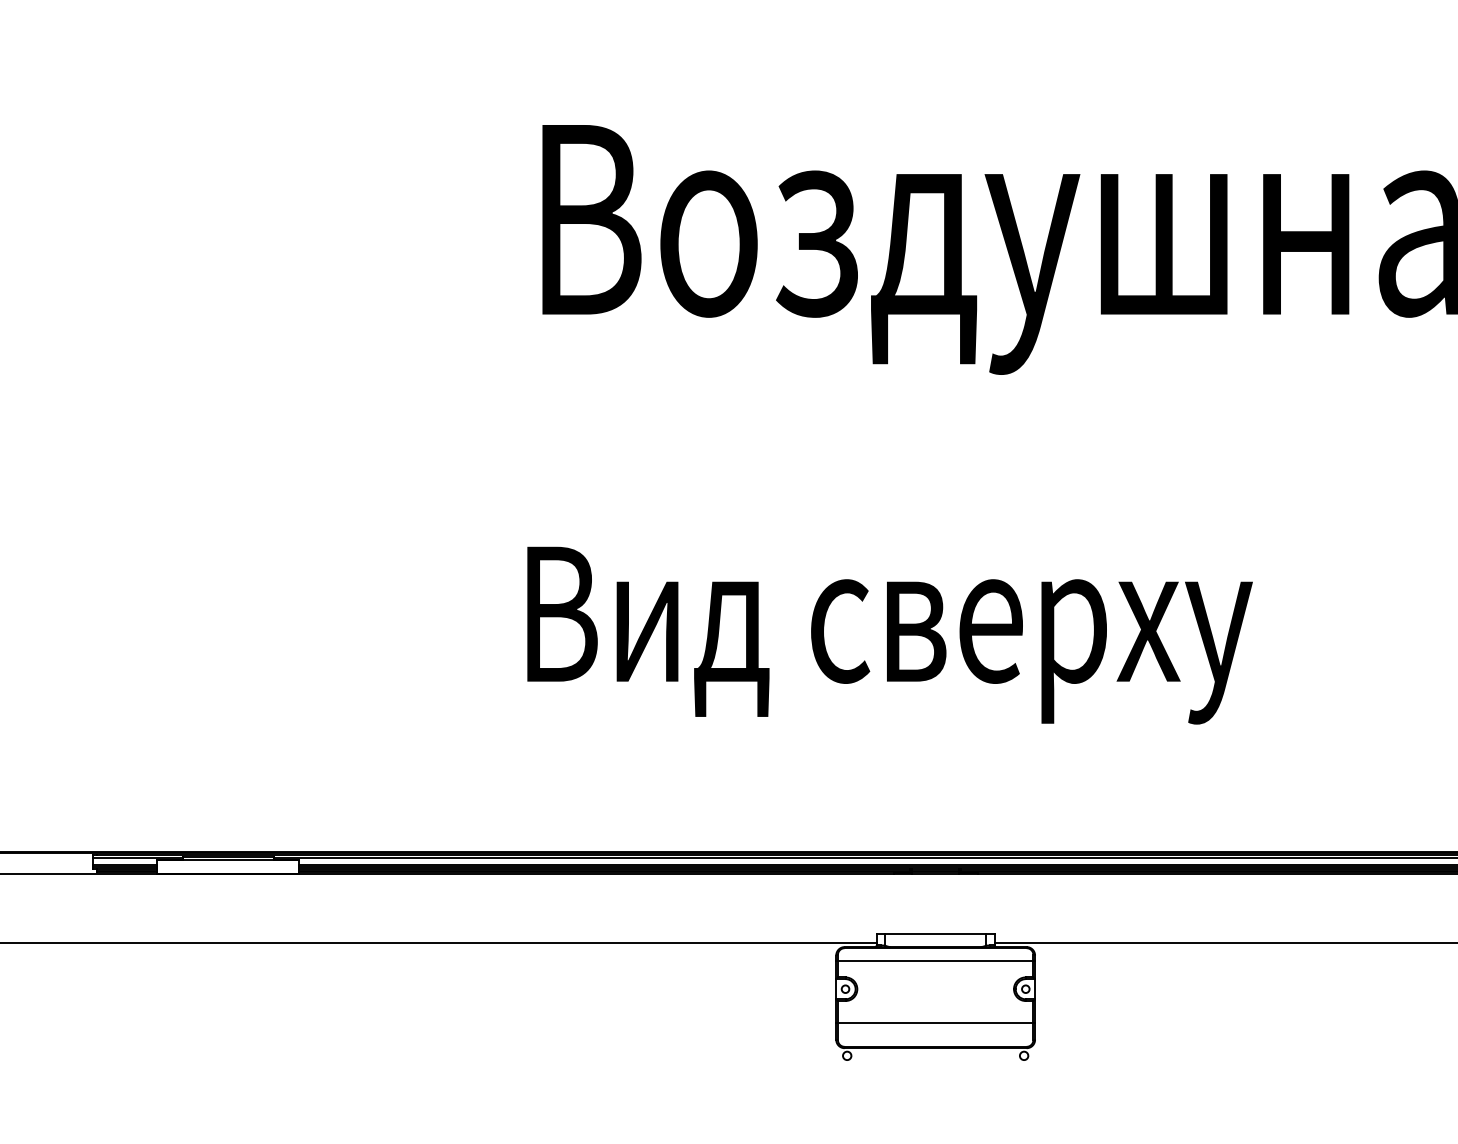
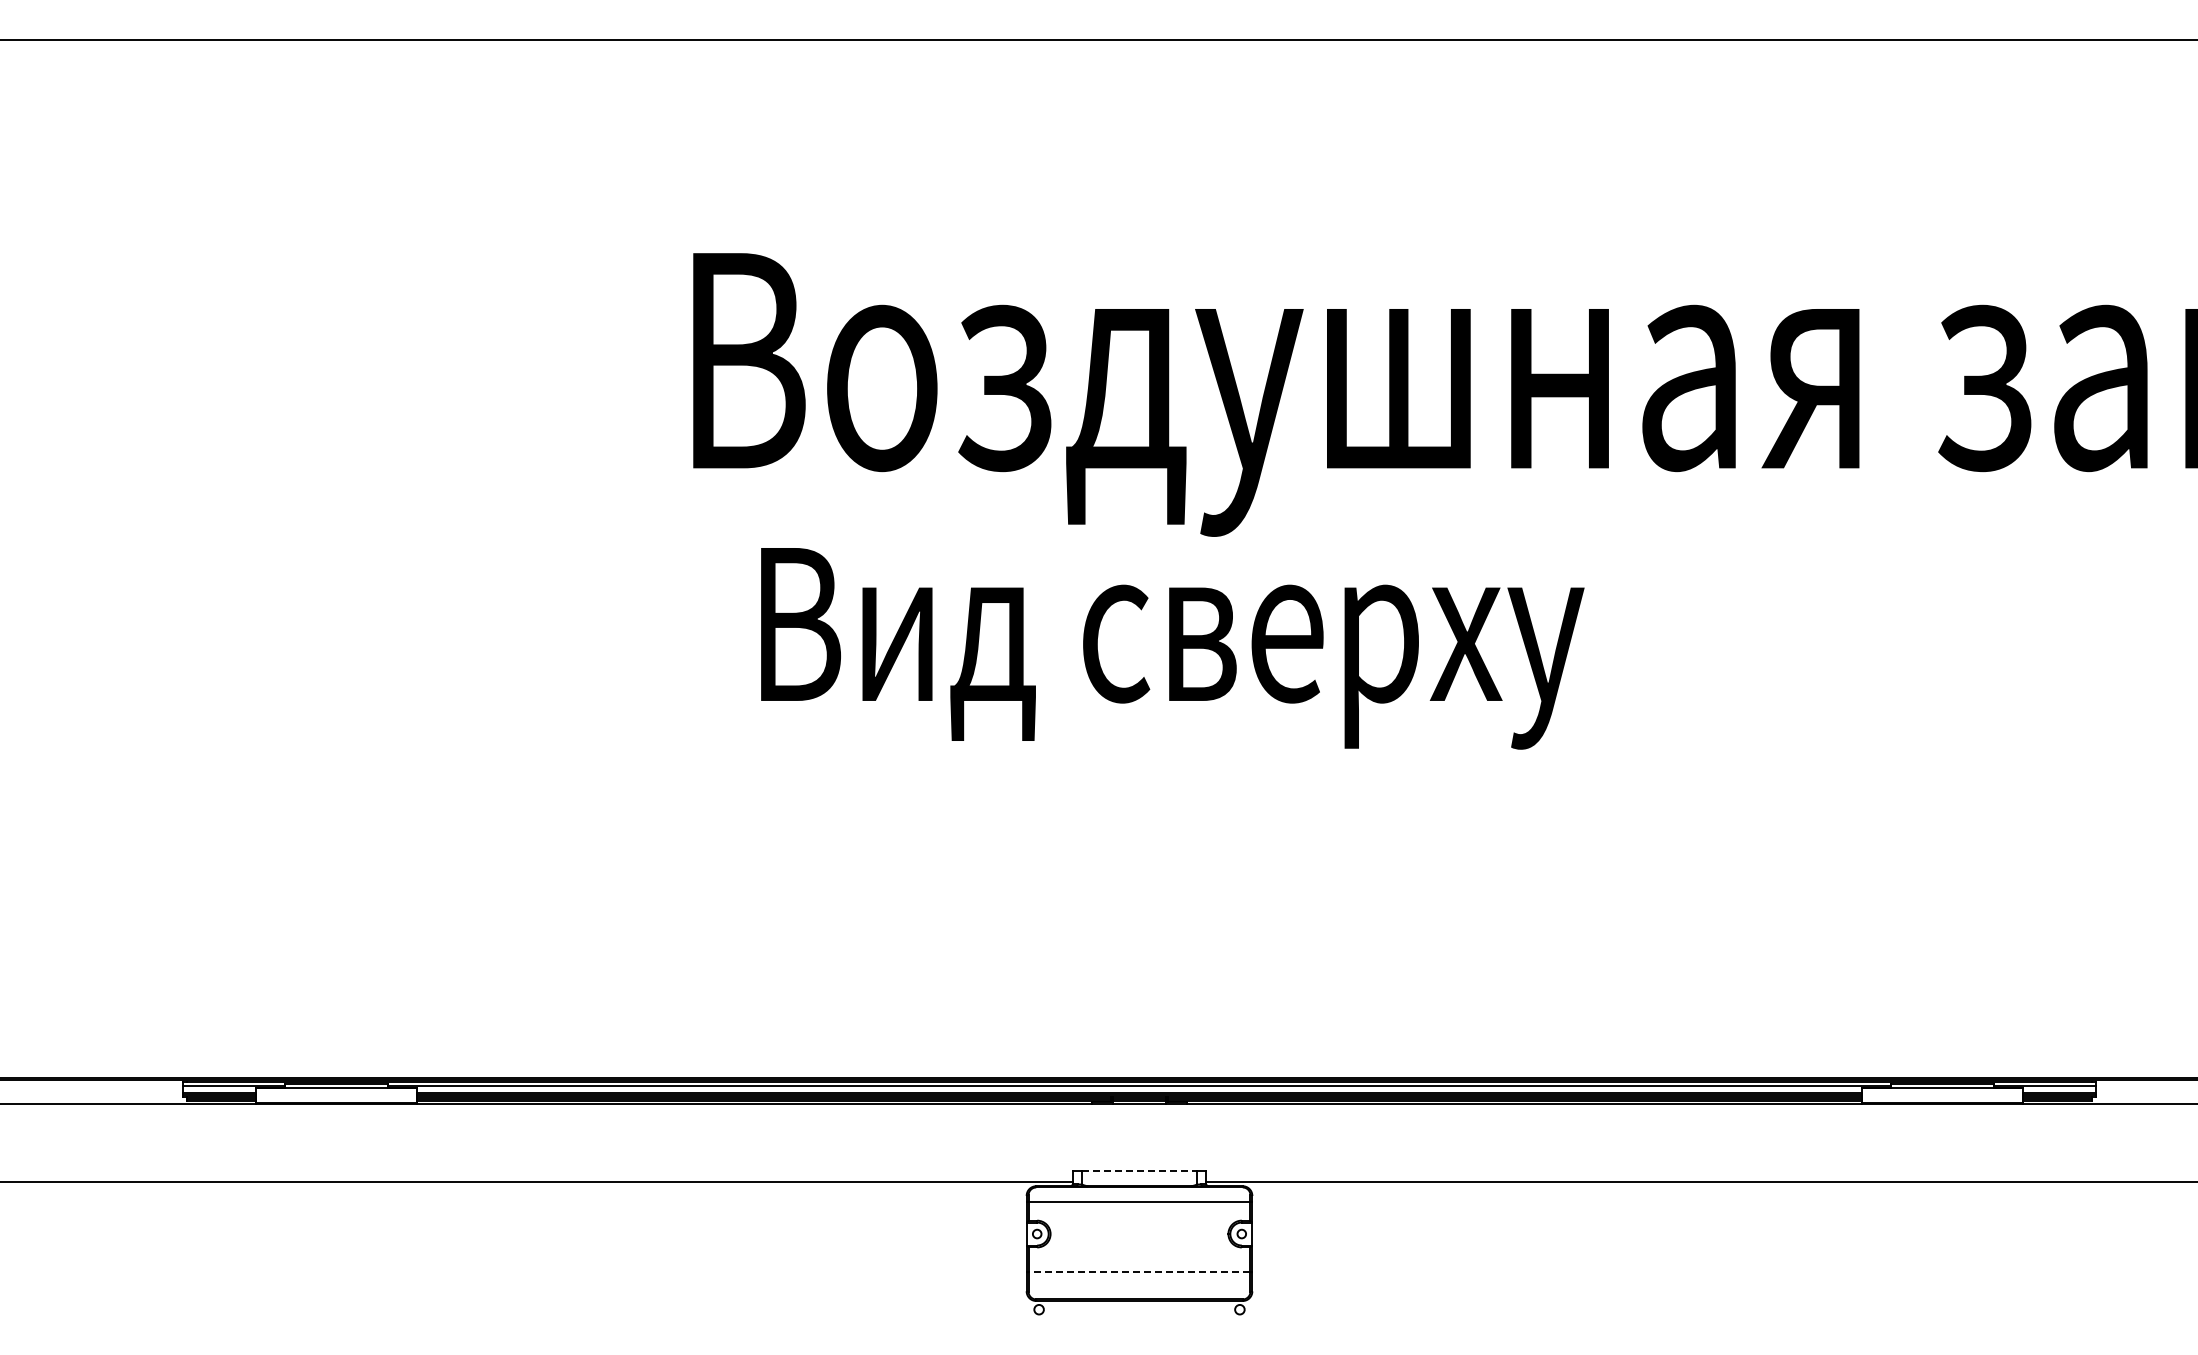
text: (889, 635) -> (1172, 648), moved
line: (936, 933) -> (1140, 1170), solid -> dashed
line: (935, 1023) -> (1139, 1272), solid -> dashed

